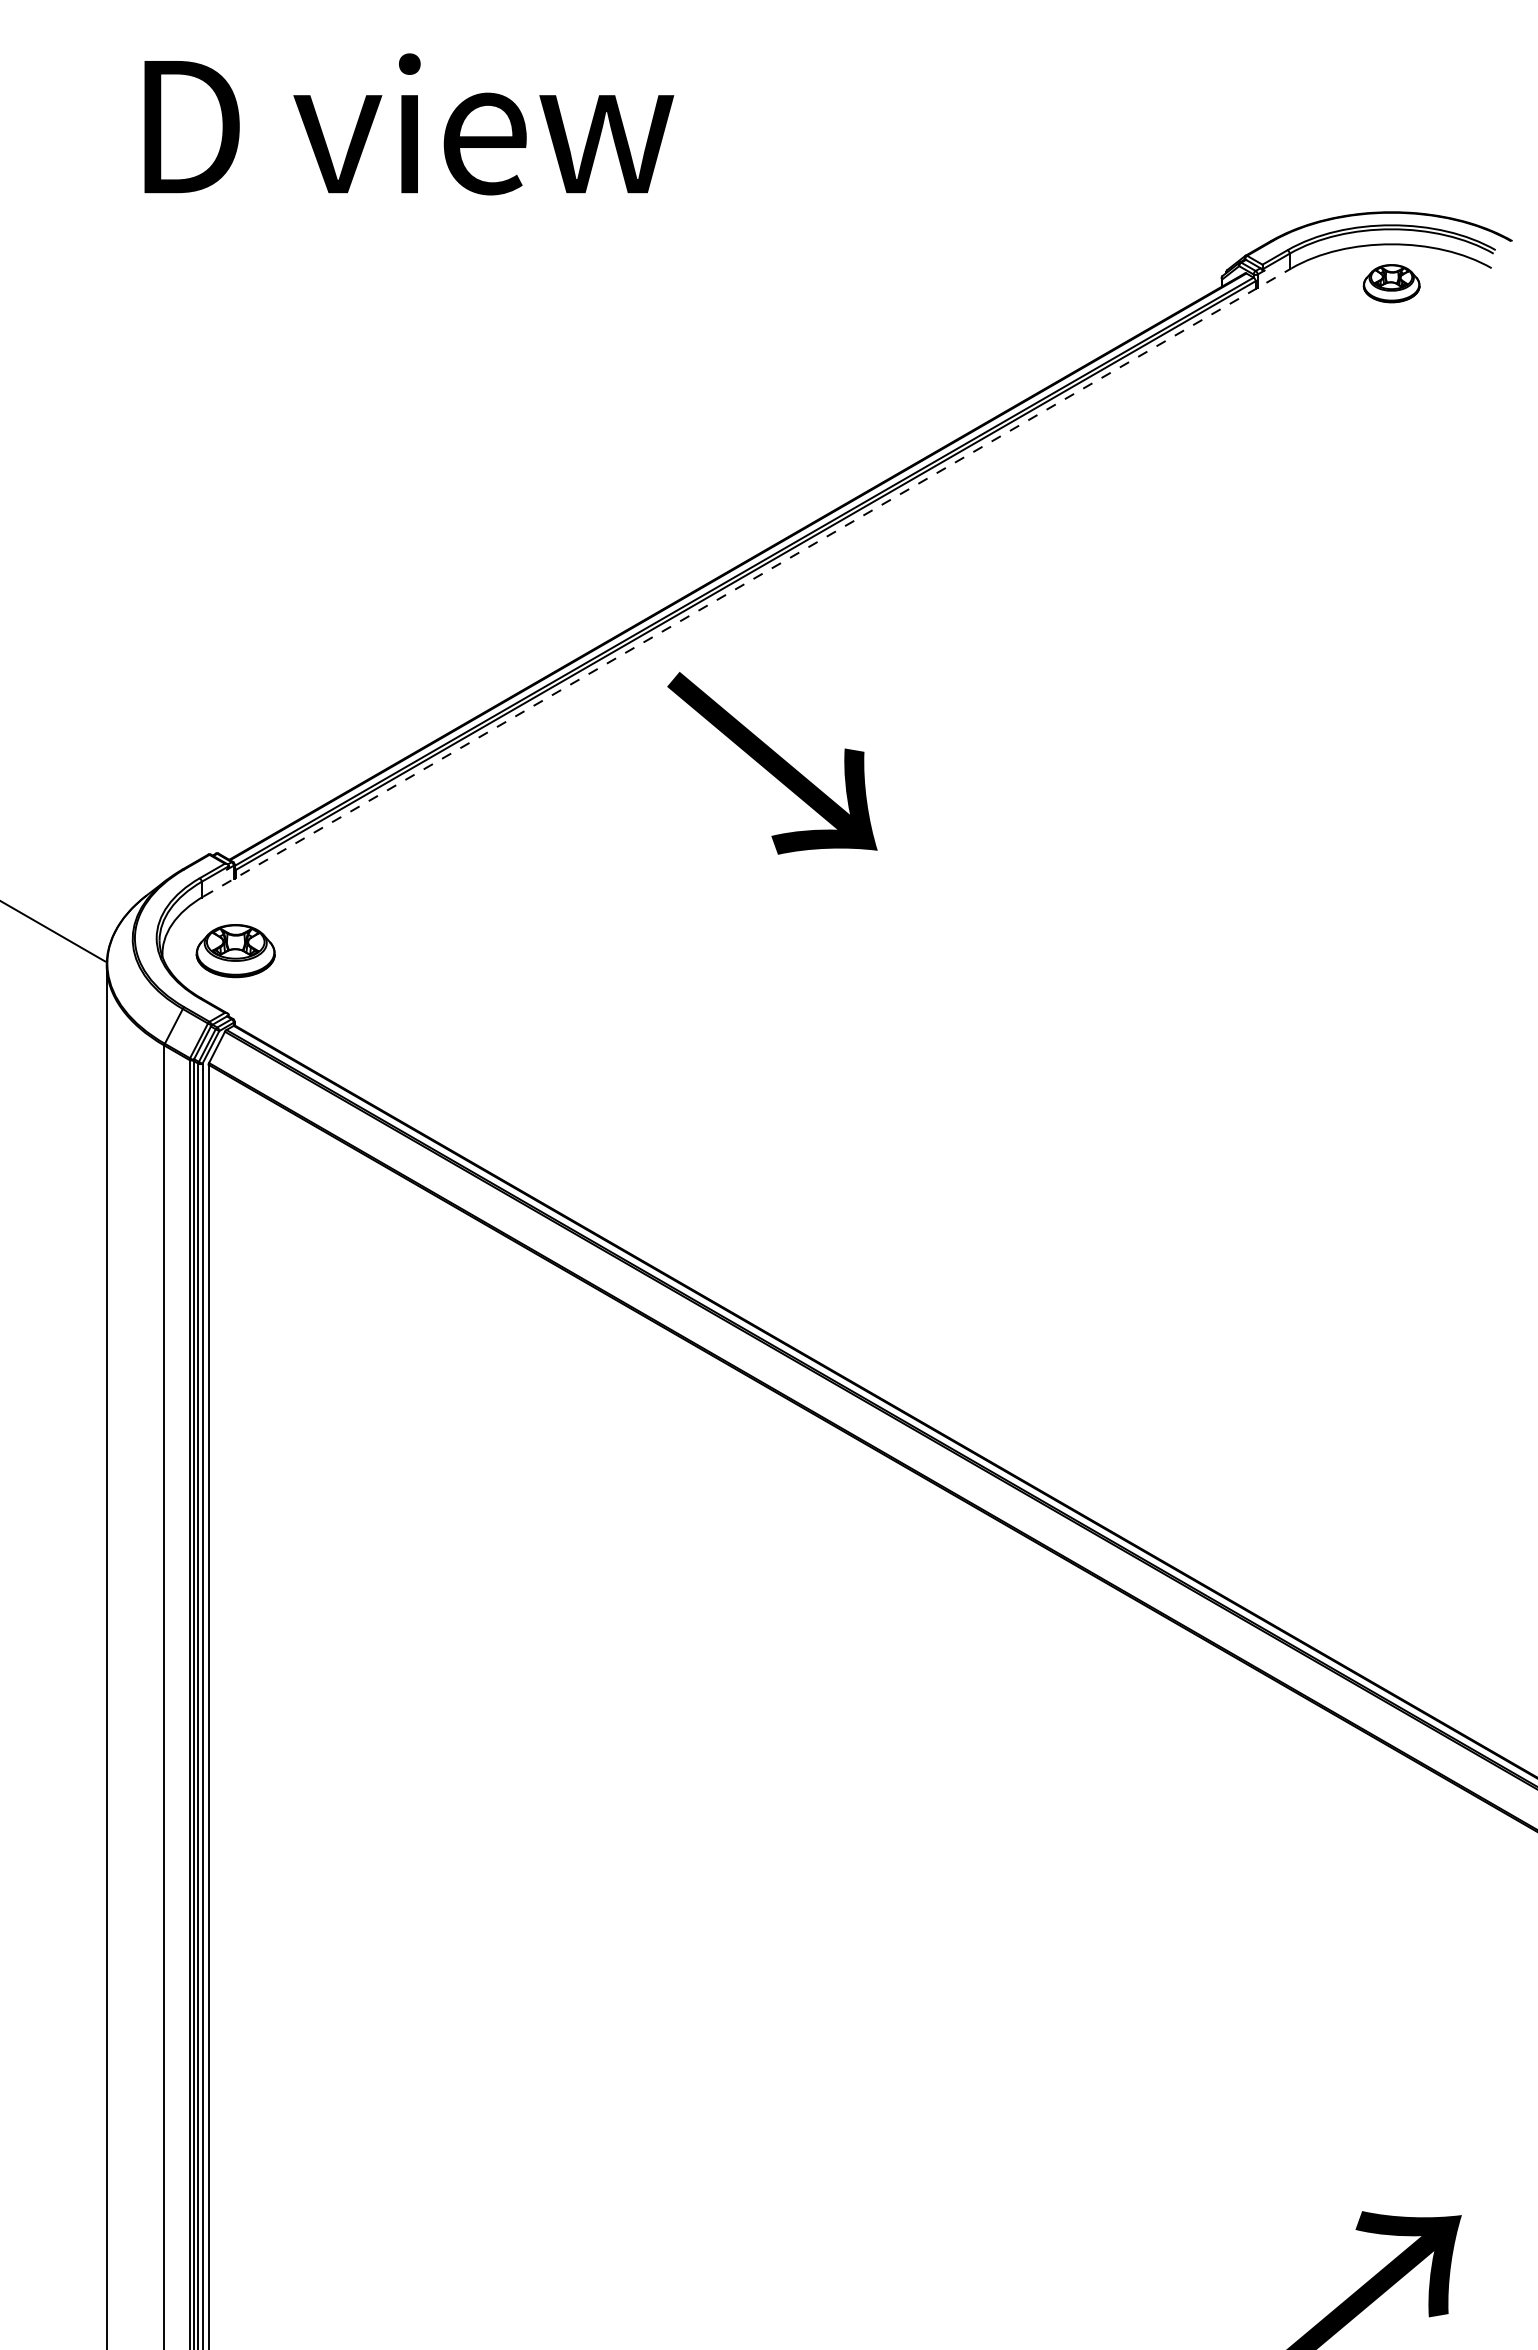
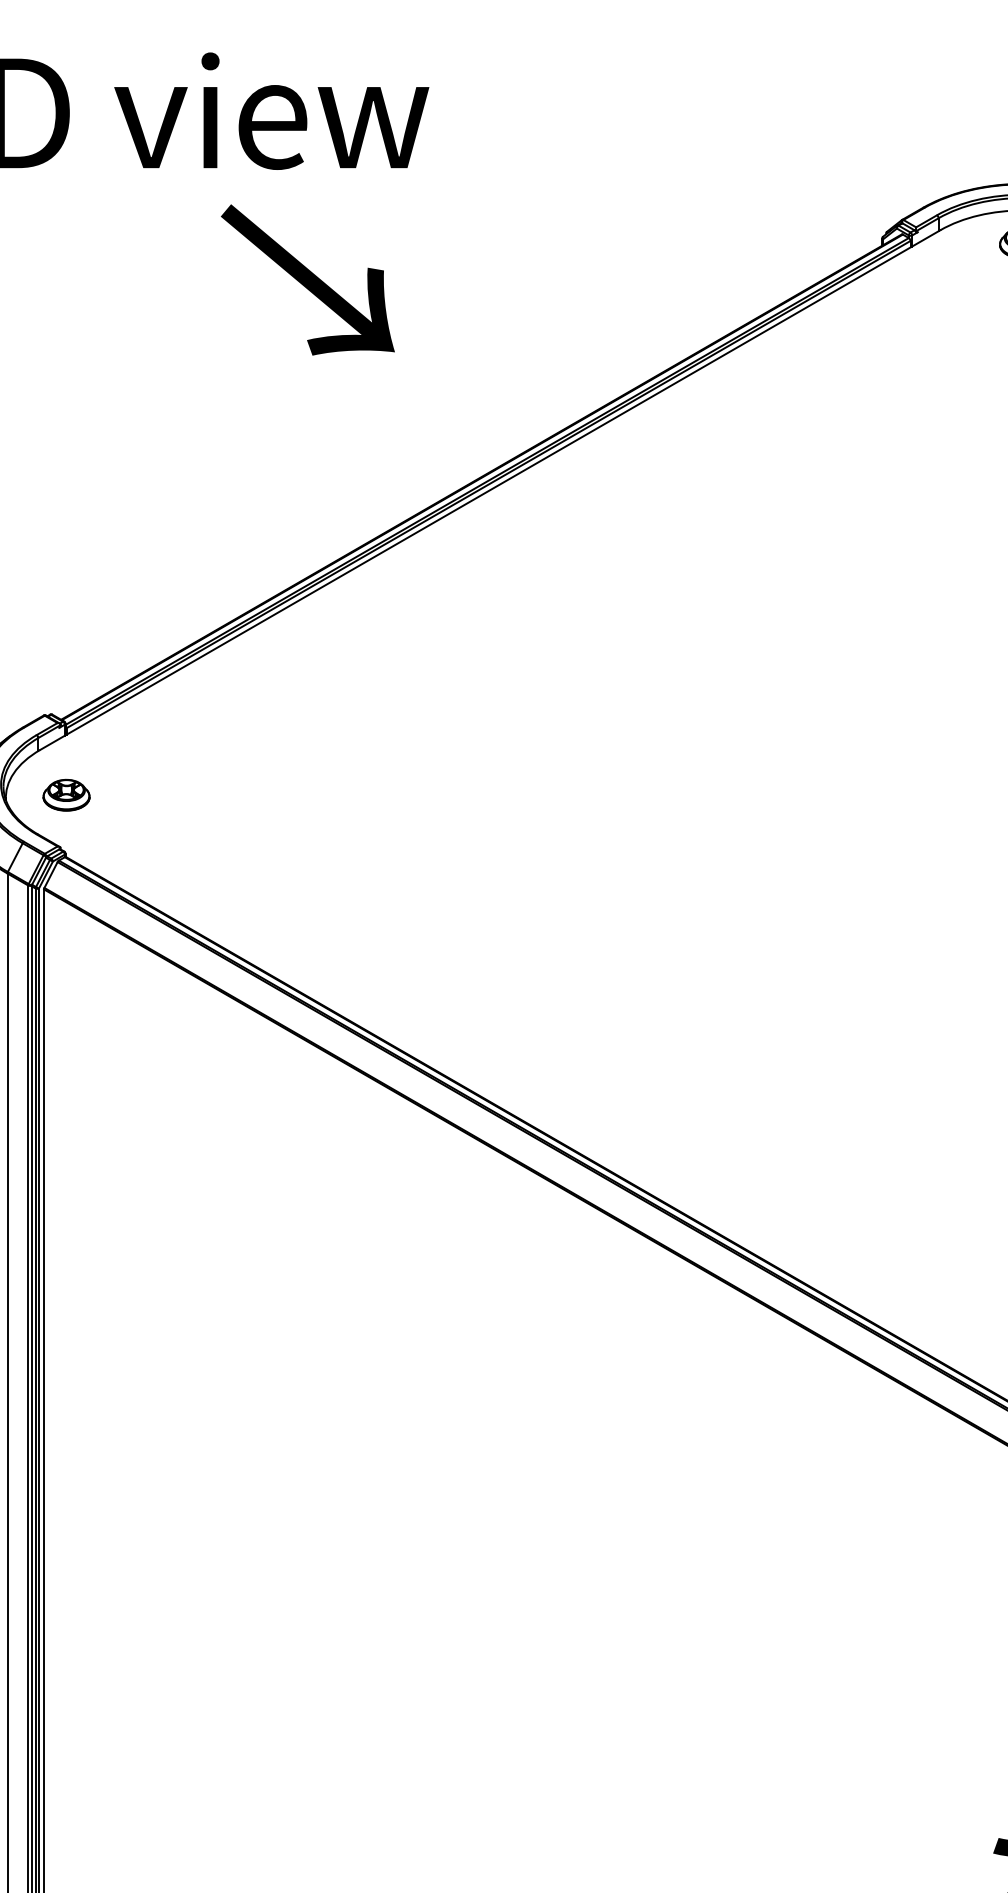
line: (748, 582) -> (490, 490), dashed -> solid
text: (772, 763) -> (307, 280), moved
part: (235, 950) -> (66, 794), size x0.71

